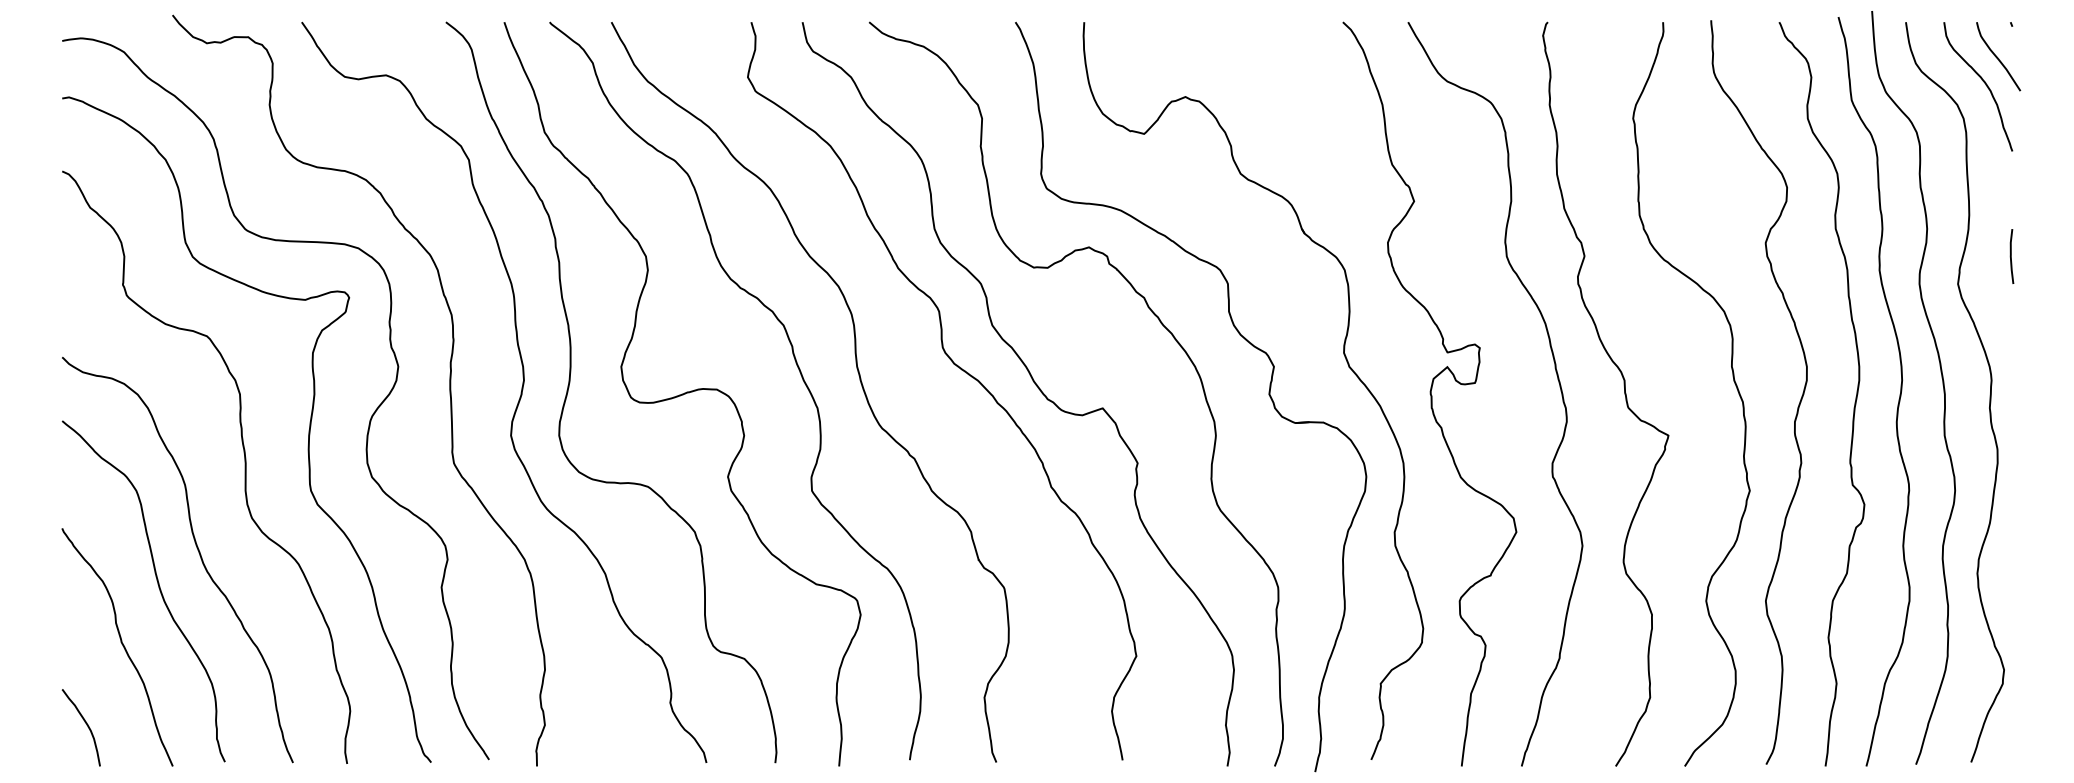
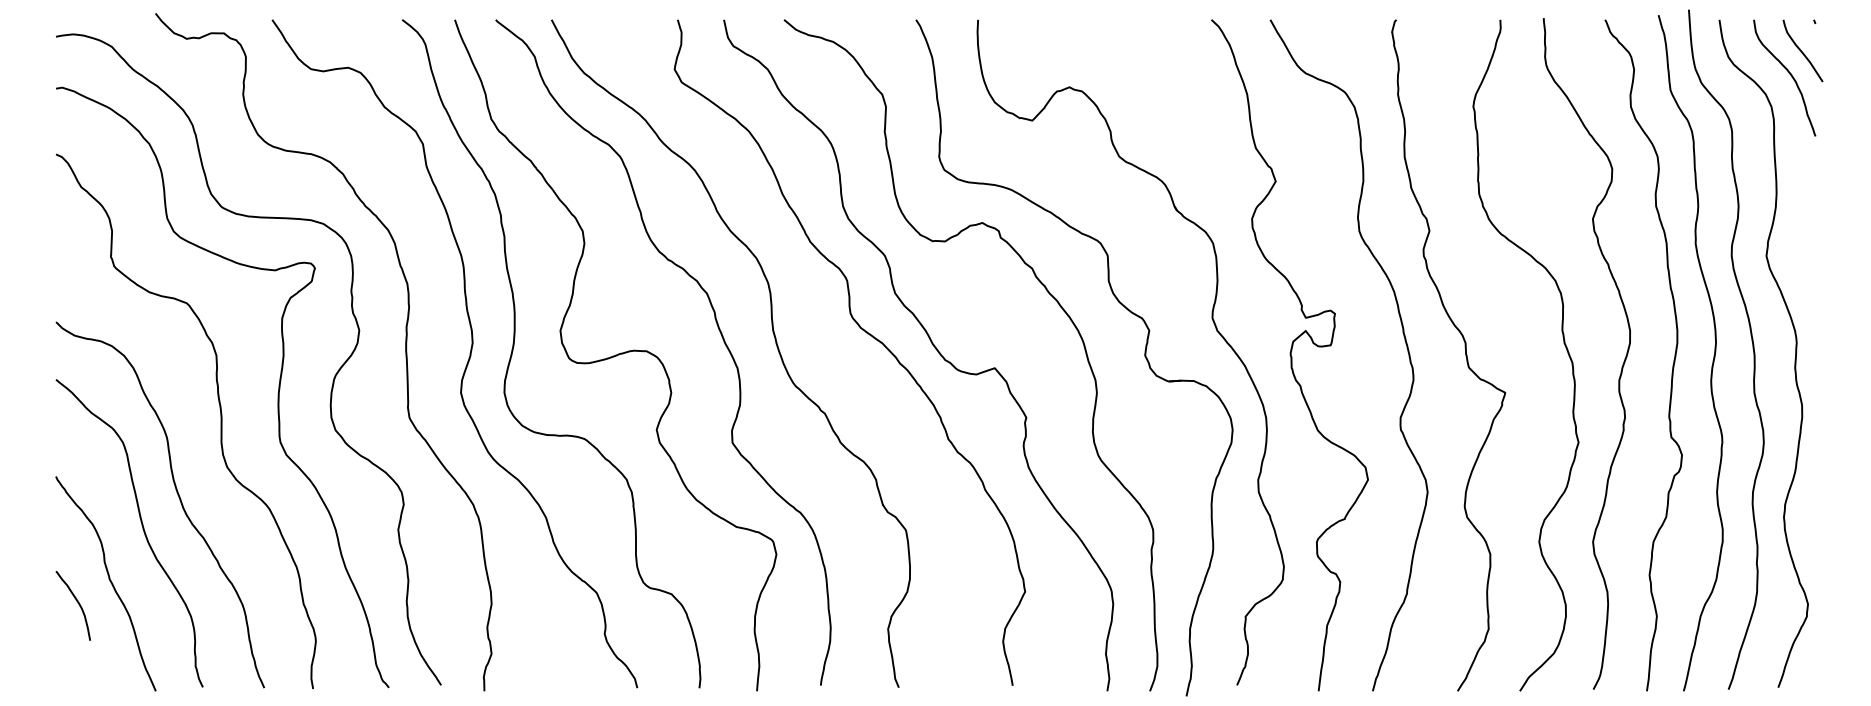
curve: (2011, 256) -> (1814, 231), removed
curve: (86, 725) -> (77, 603), moved

